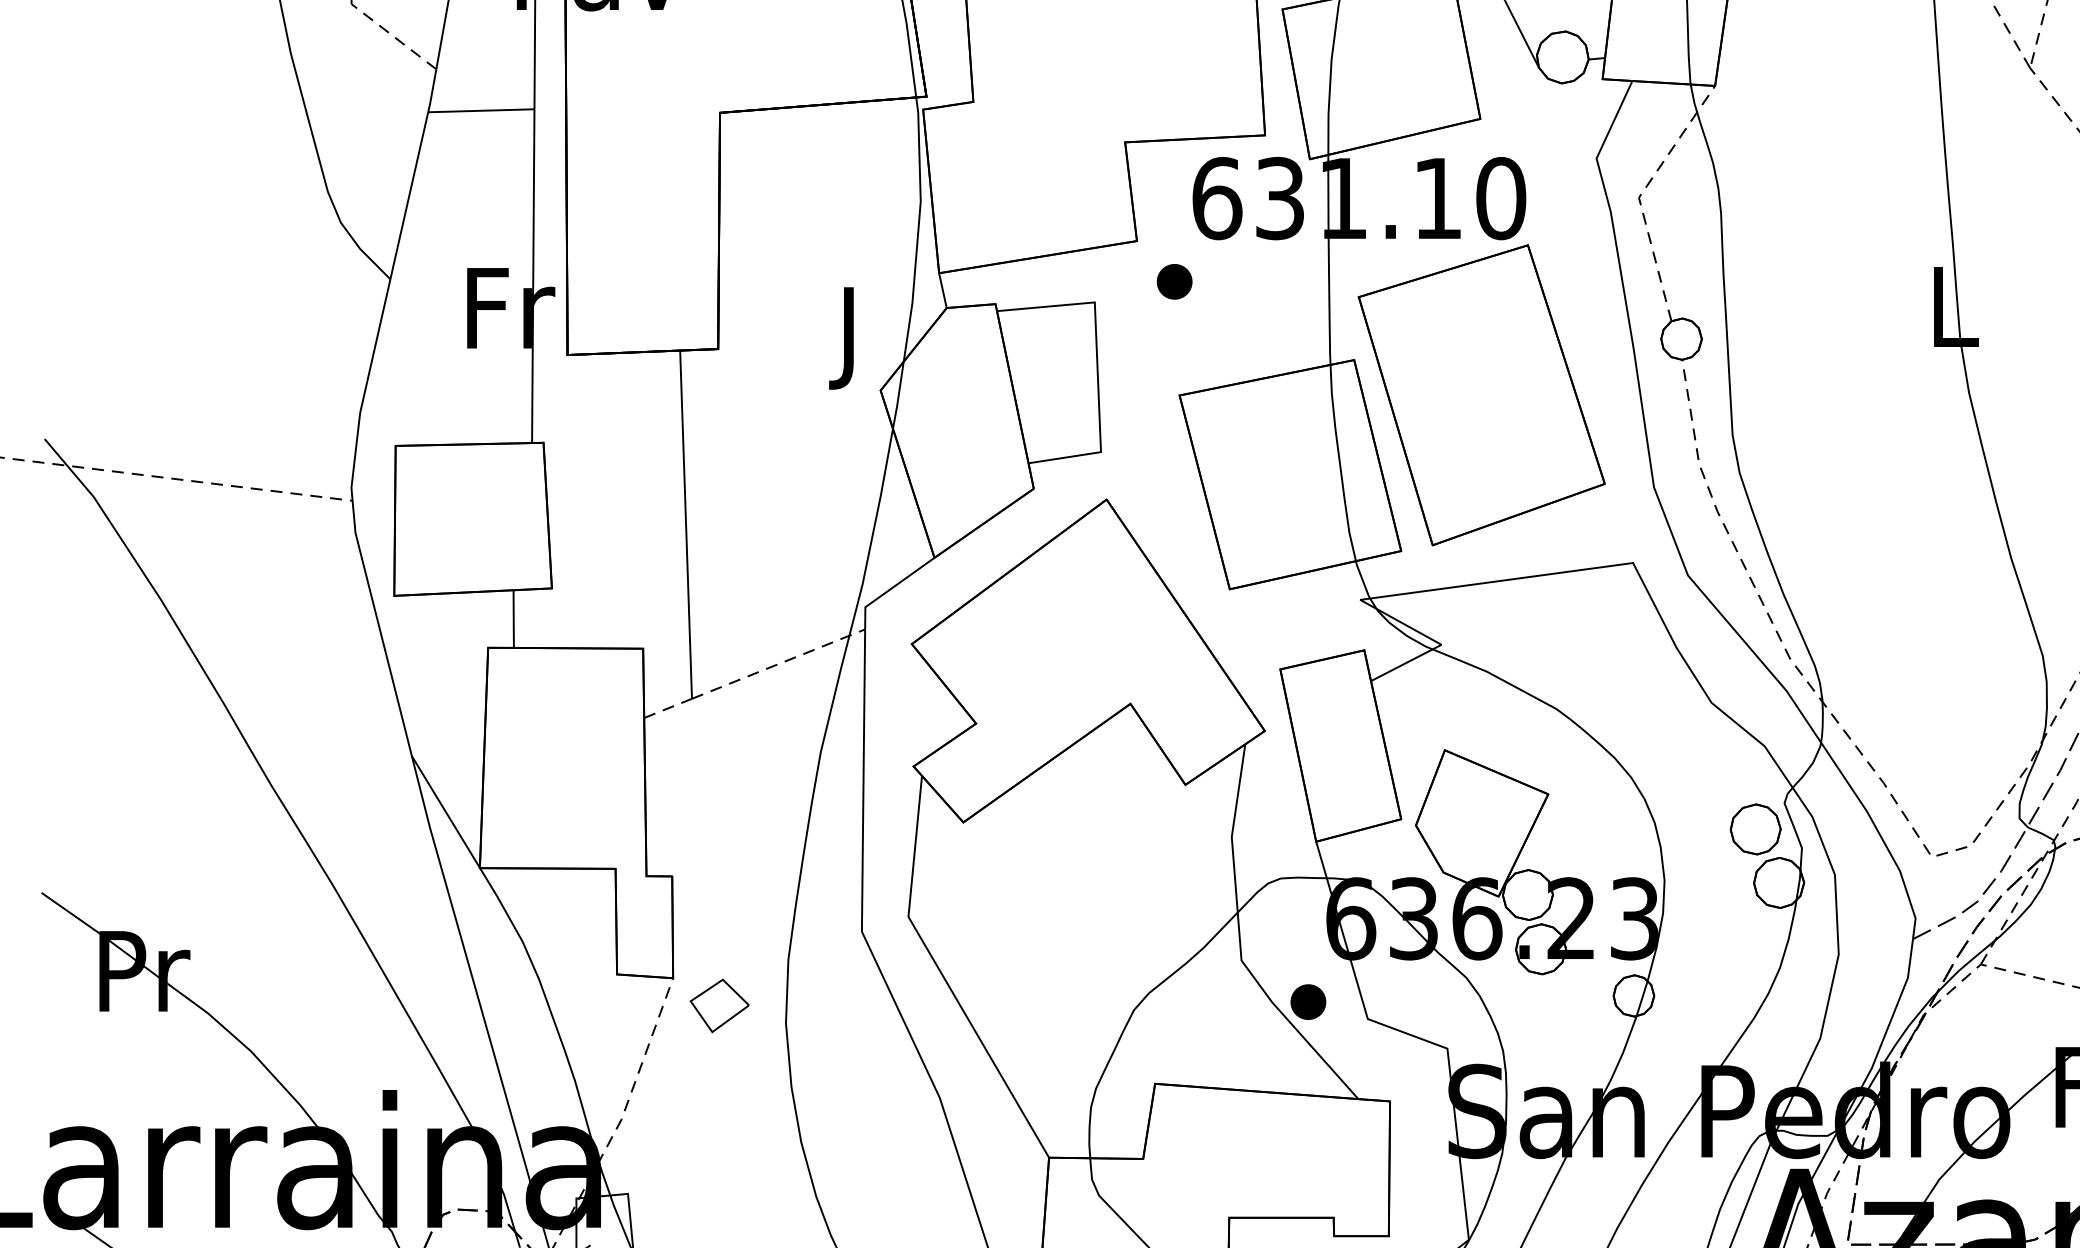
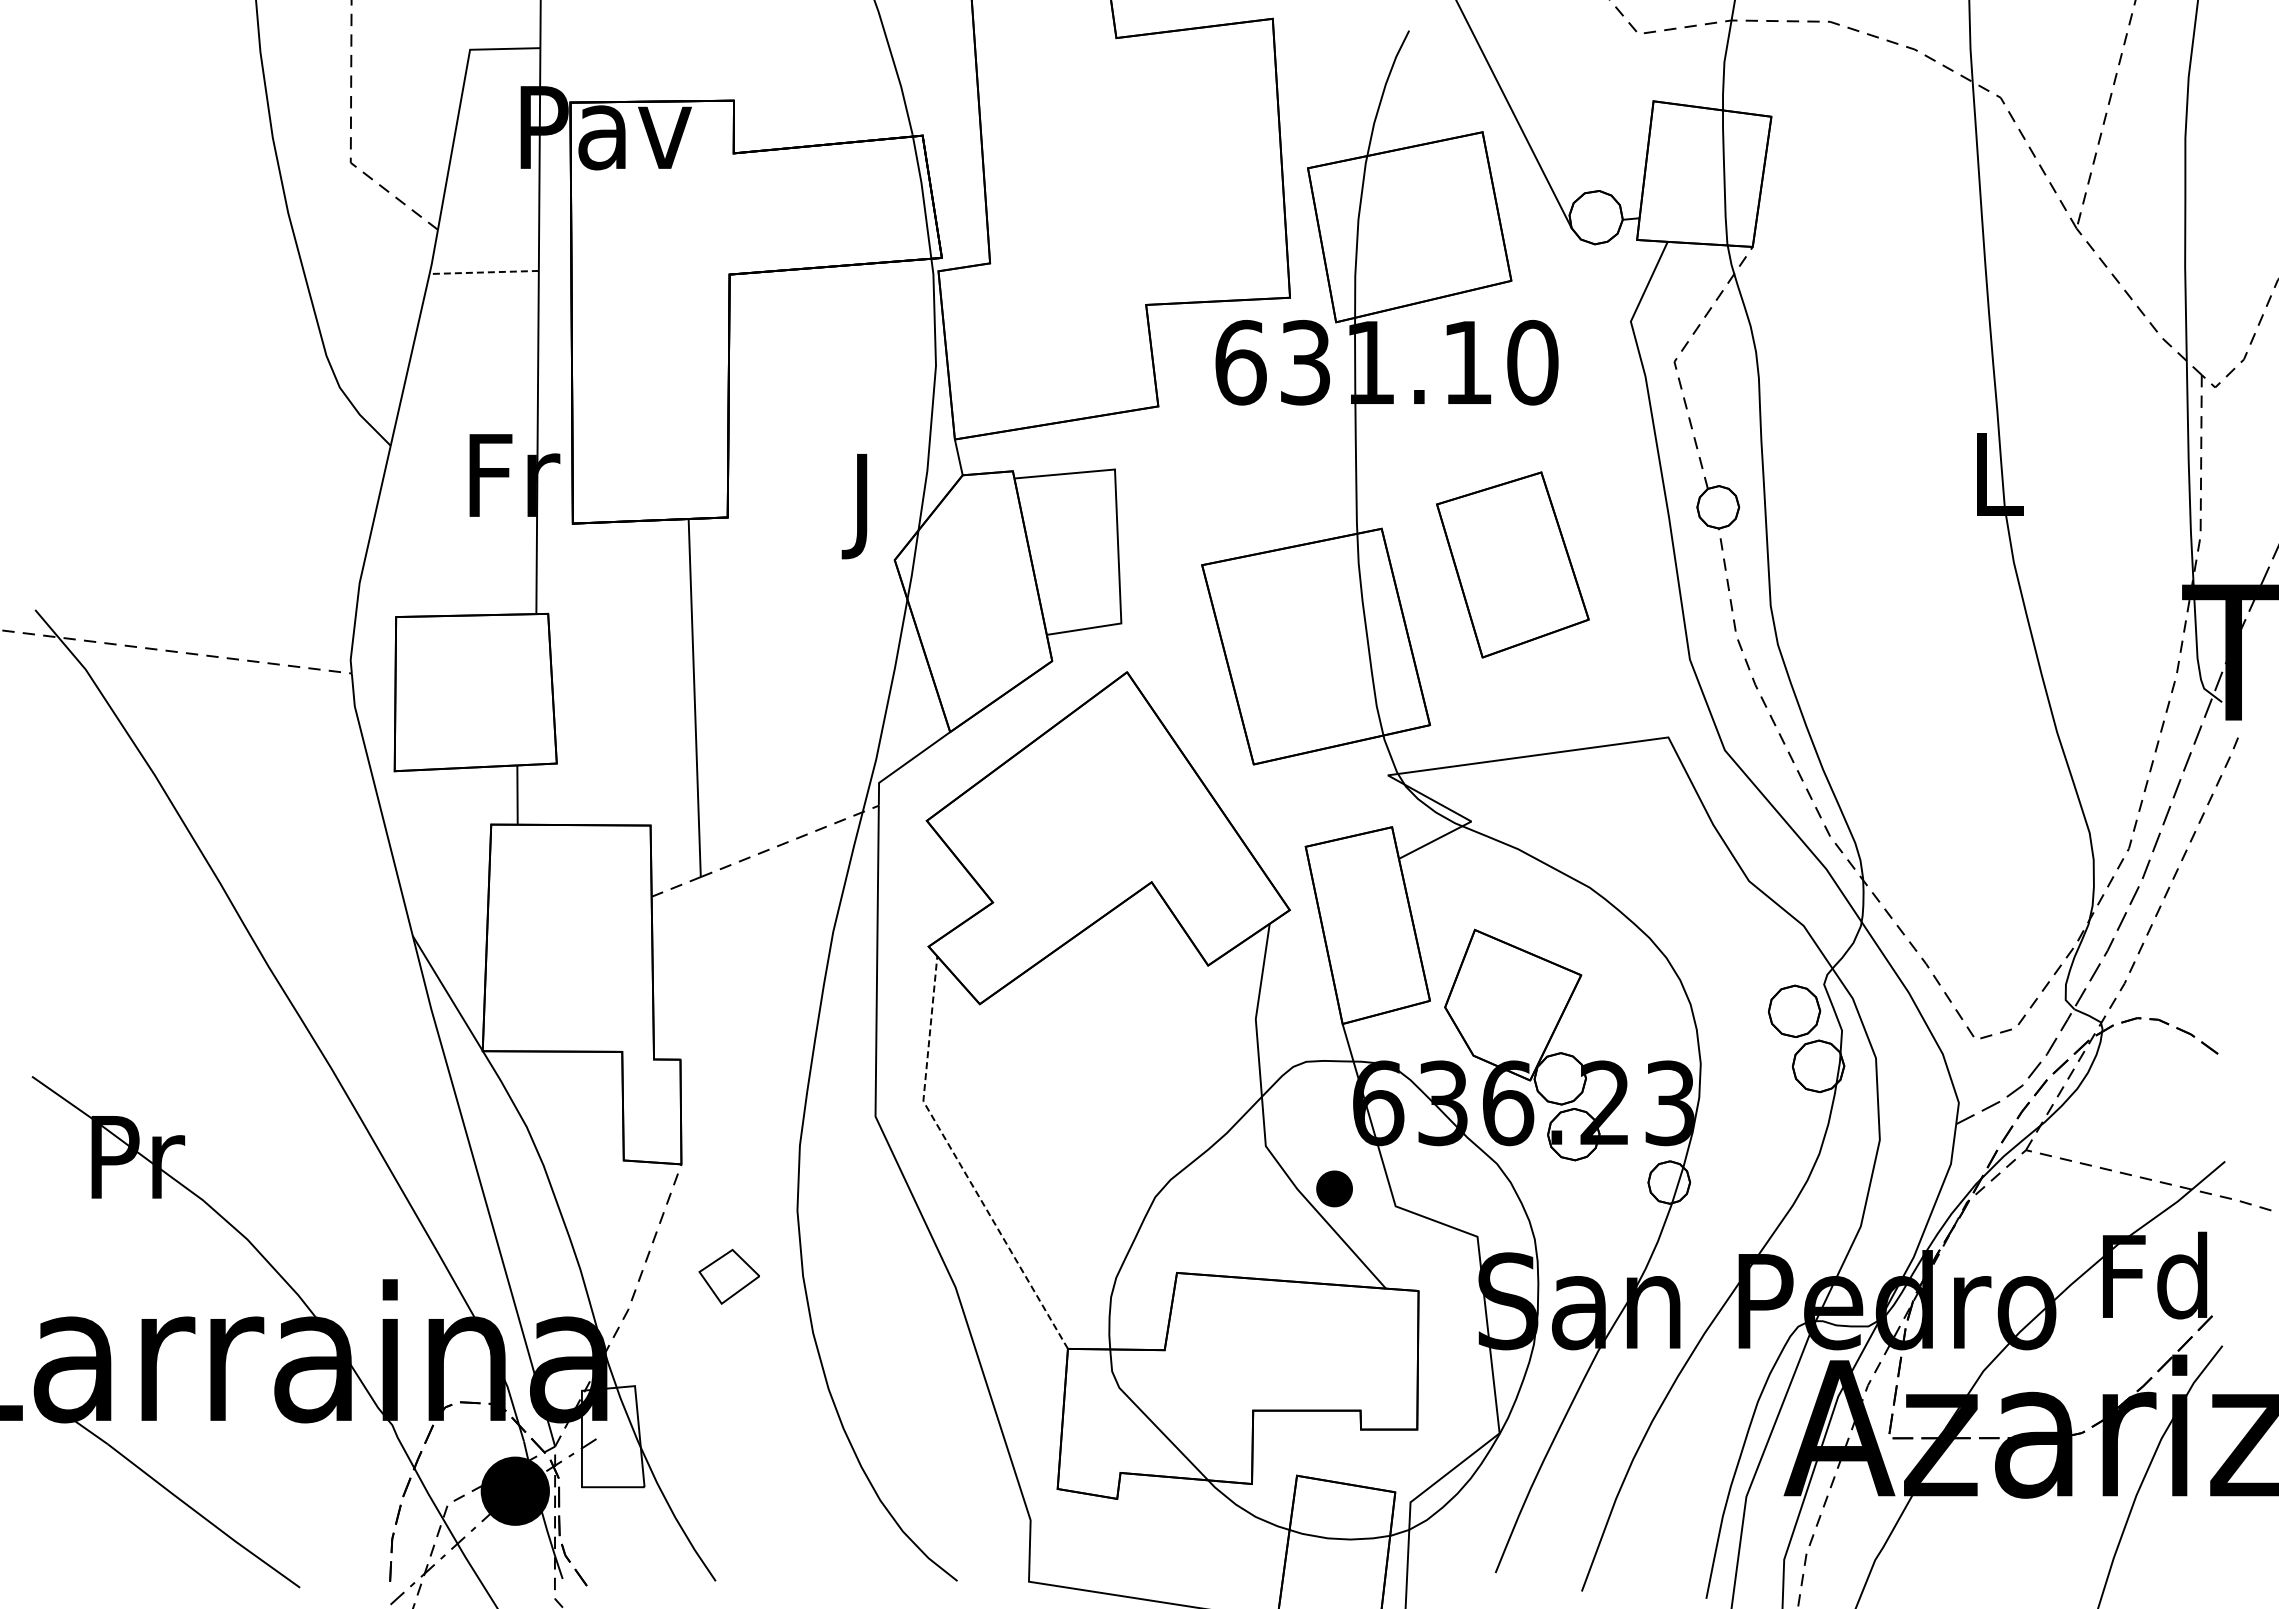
line: (481, 110) -> (484, 272), solid -> dashed
part: (1174, 281) -> (1196, 448), removed
part: (1481, 394) -> (1512, 564), size x0.6
line: (942, 975) -> (958, 1161), solid -> dashed
part: (718, 1005) -> (728, 1276), moved

